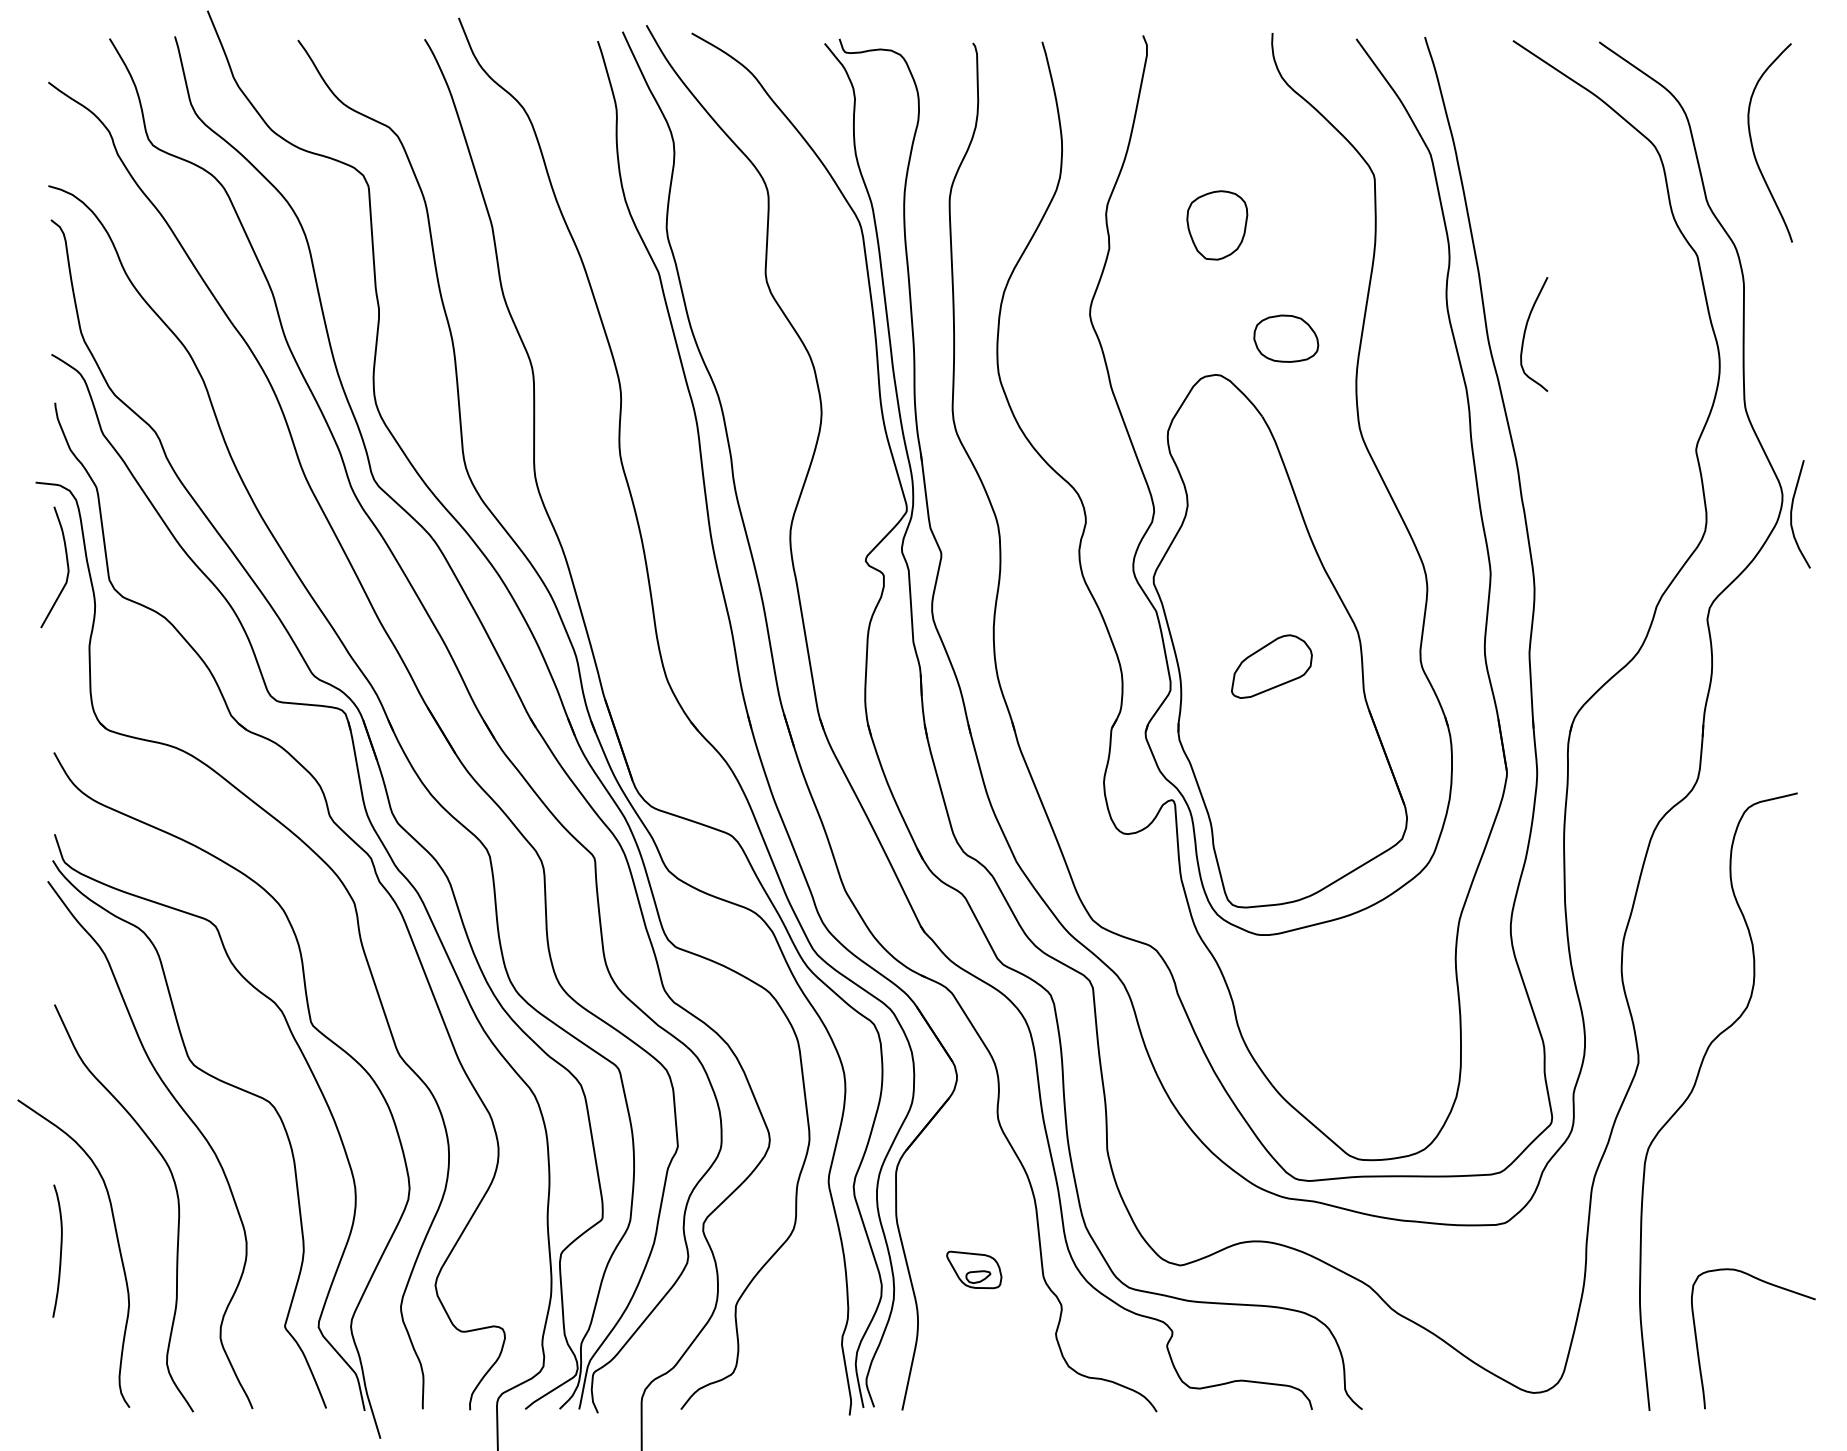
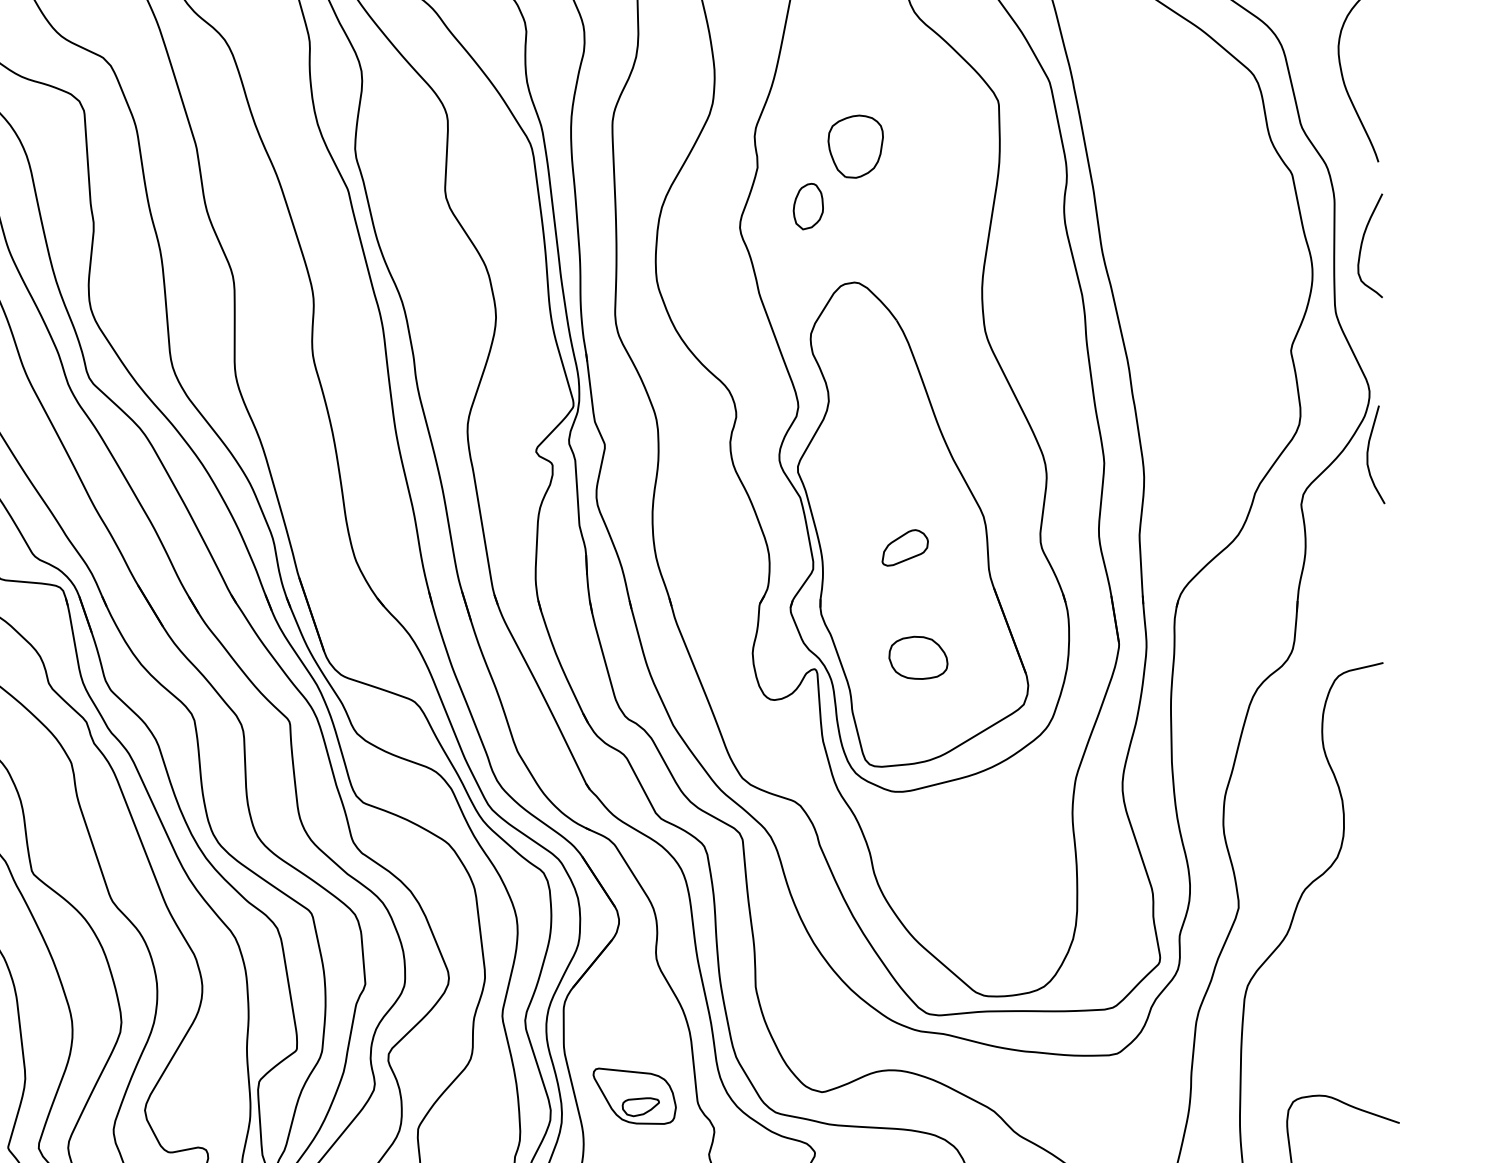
part: (1165, 291) -> (808, 206), added
curve: (1526, 330) -> (1363, 242), moved
part: (1286, 338) -> (918, 657), moved
curve: (1792, 511) -> (1368, 452), moved
part: (1271, 666) -> (905, 547), size x0.62
part: (974, 1269) -> (635, 1095), size x1.67

